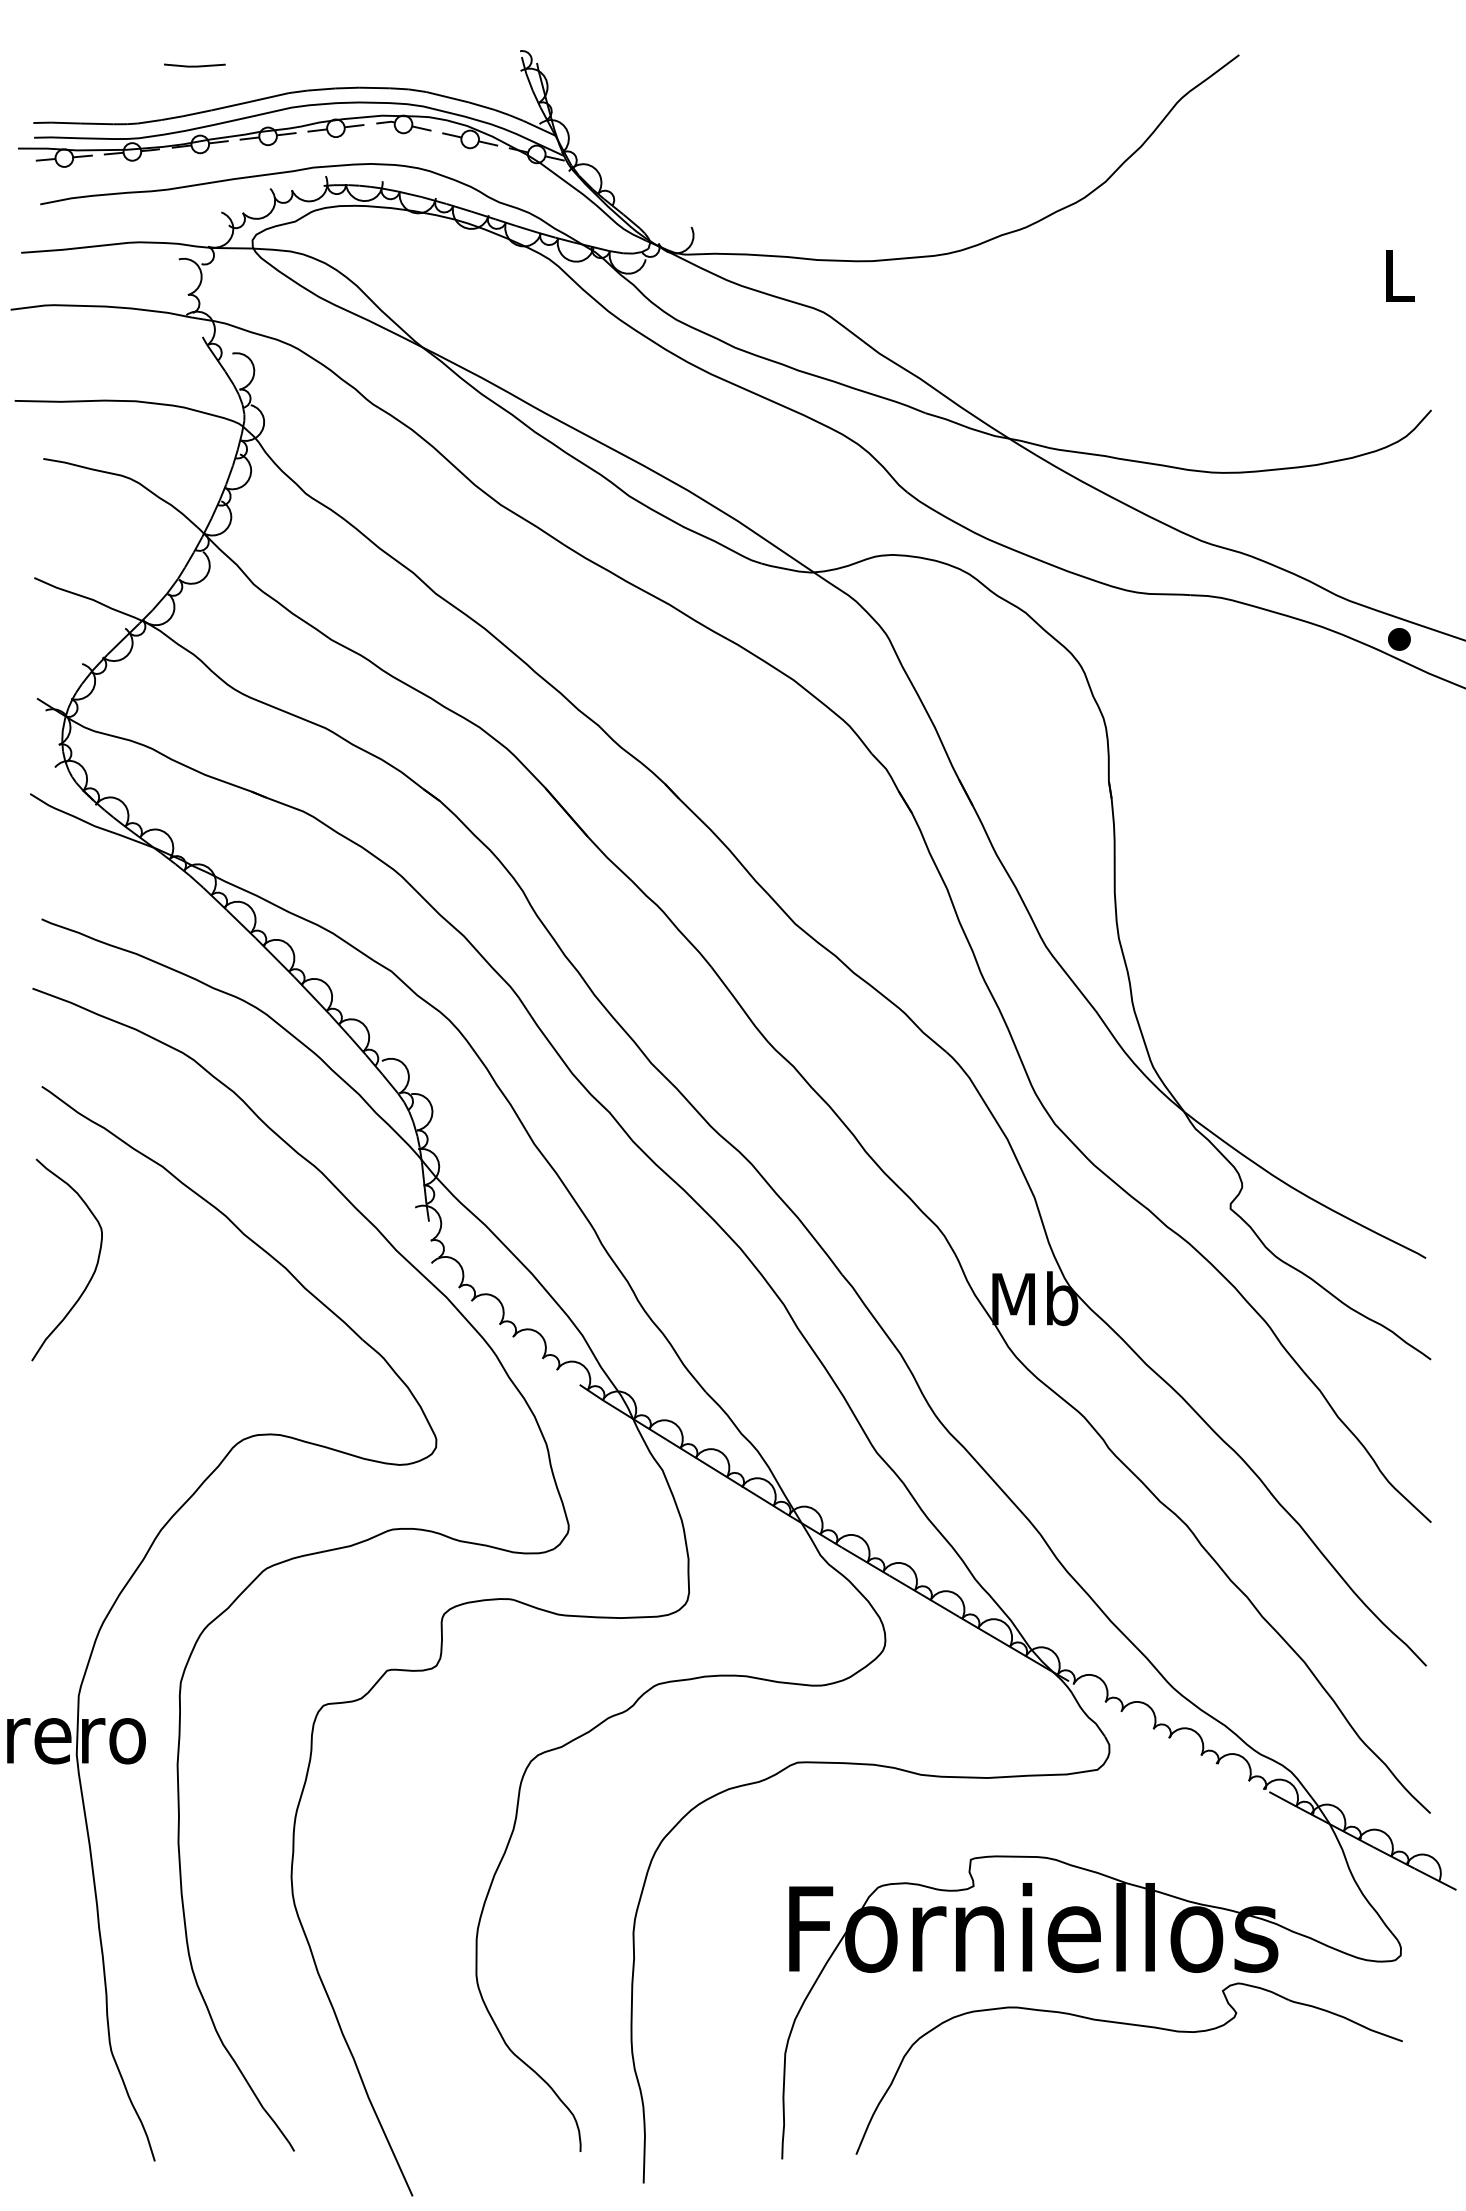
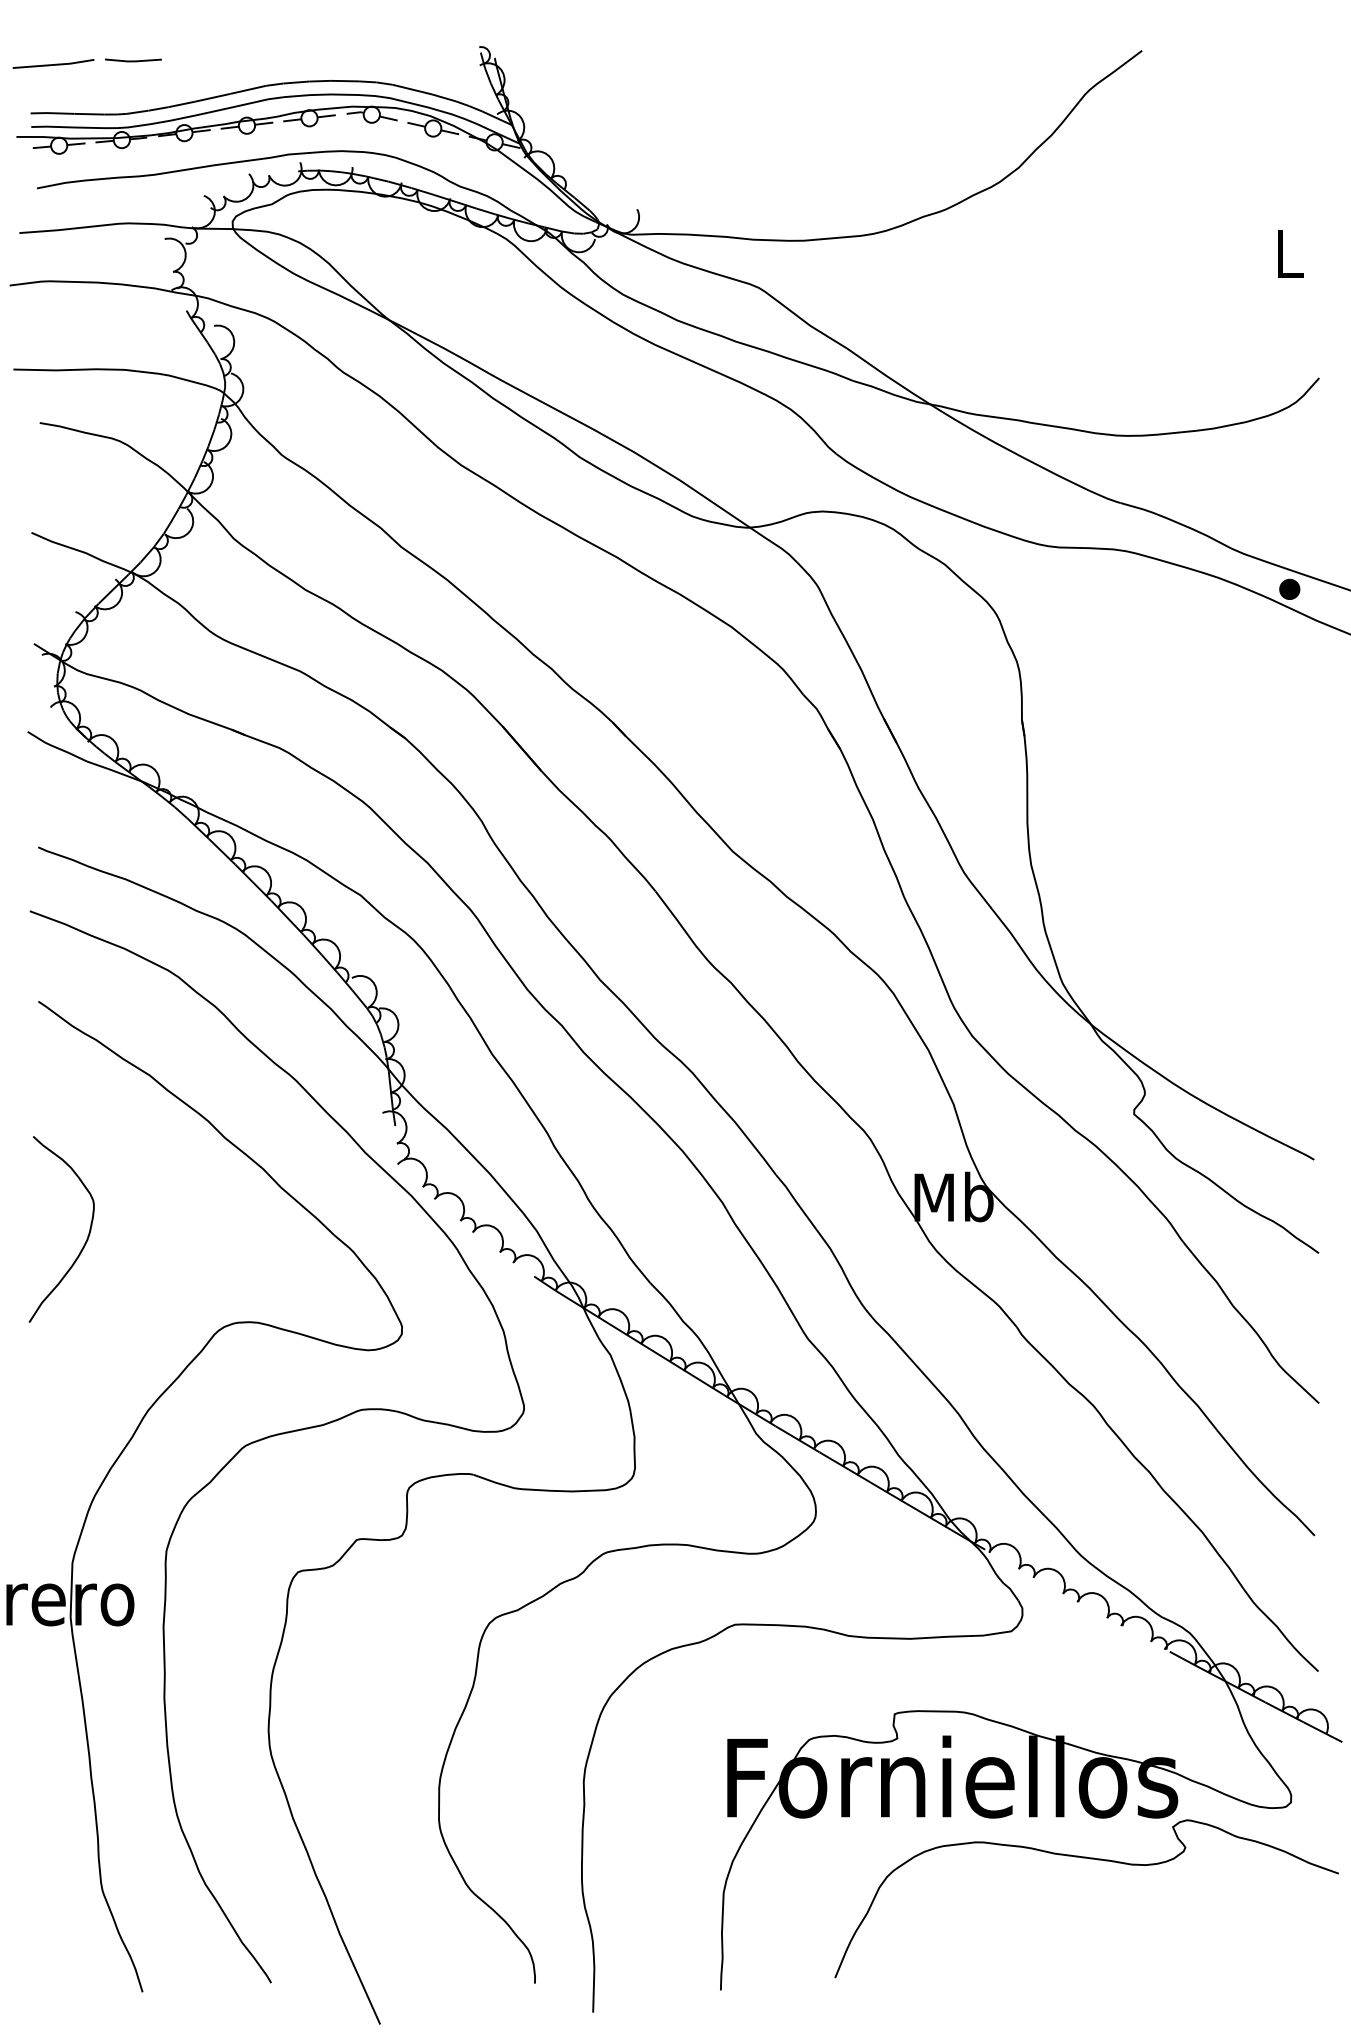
line: (194, 65) -> (133, 60), moved
line: (58, 69) -> (53, 64), added
curve: (93, 1269) -> (86, 1238), moved
part: (1132, 2026) -> (1089, 1859), moved

